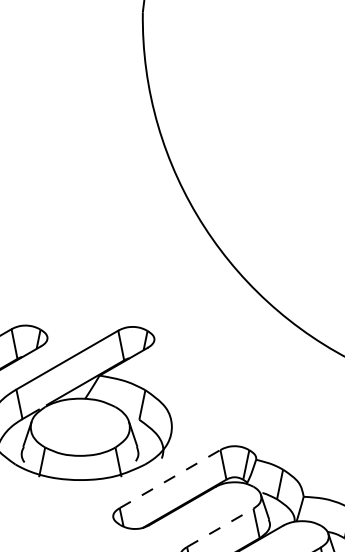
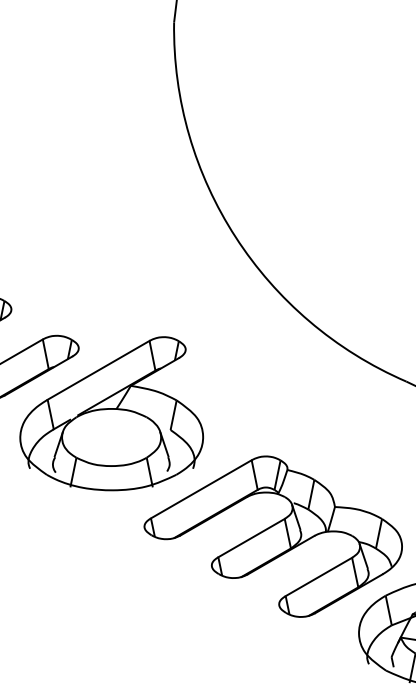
line: (170, 479) -> (201, 489), dashed -> solid
line: (220, 527) -> (251, 537), dashed -> solid

